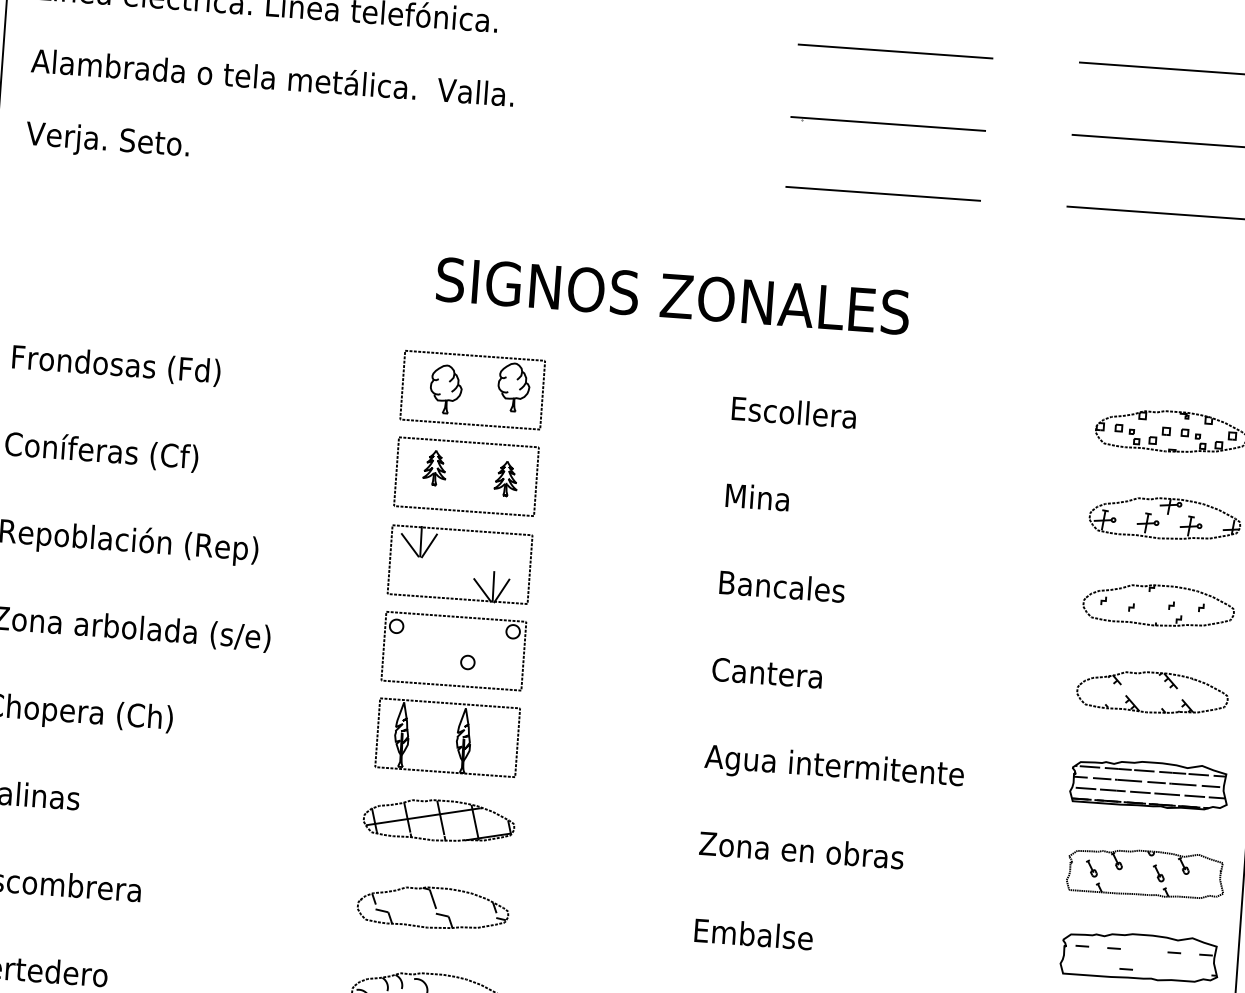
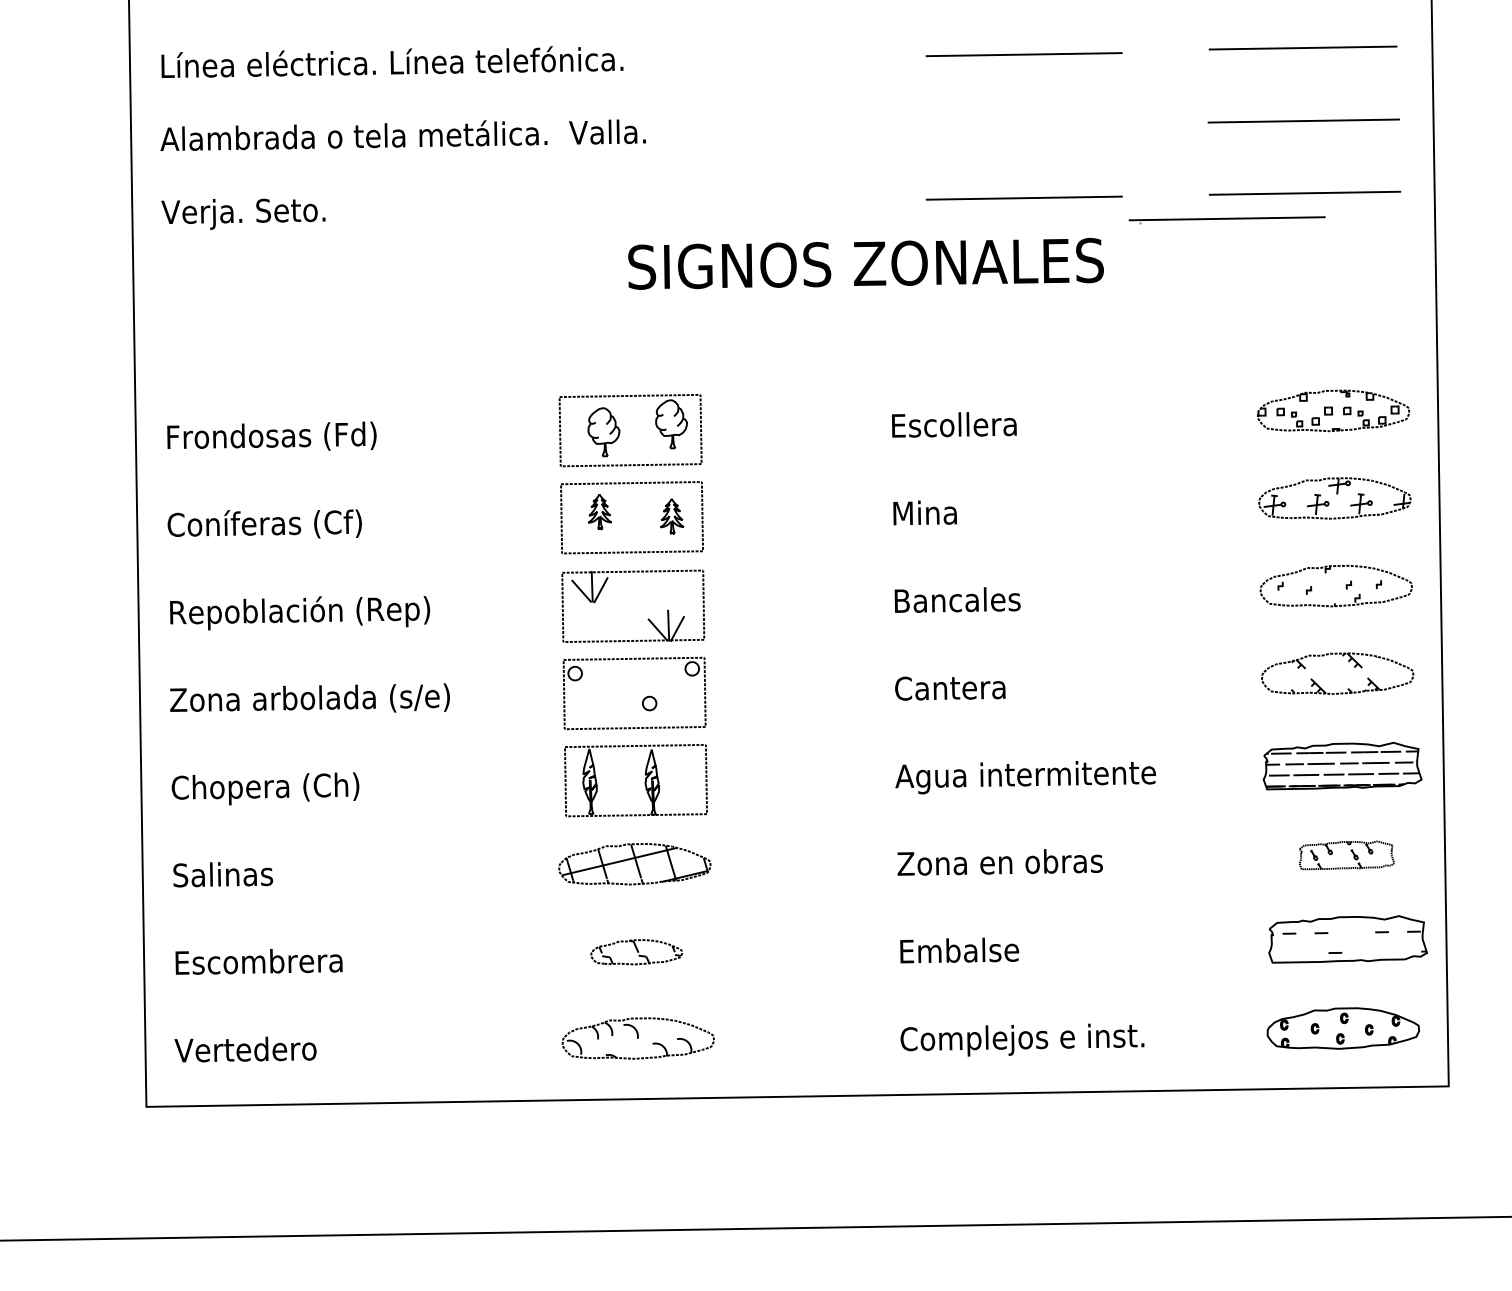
part: (887, 125) -> (1226, 220), moved
text: (672, 295) -> (865, 263), moved
part: (1145, 873) -> (1346, 855), size x0.6
part: (433, 908) -> (636, 952), size x0.6

